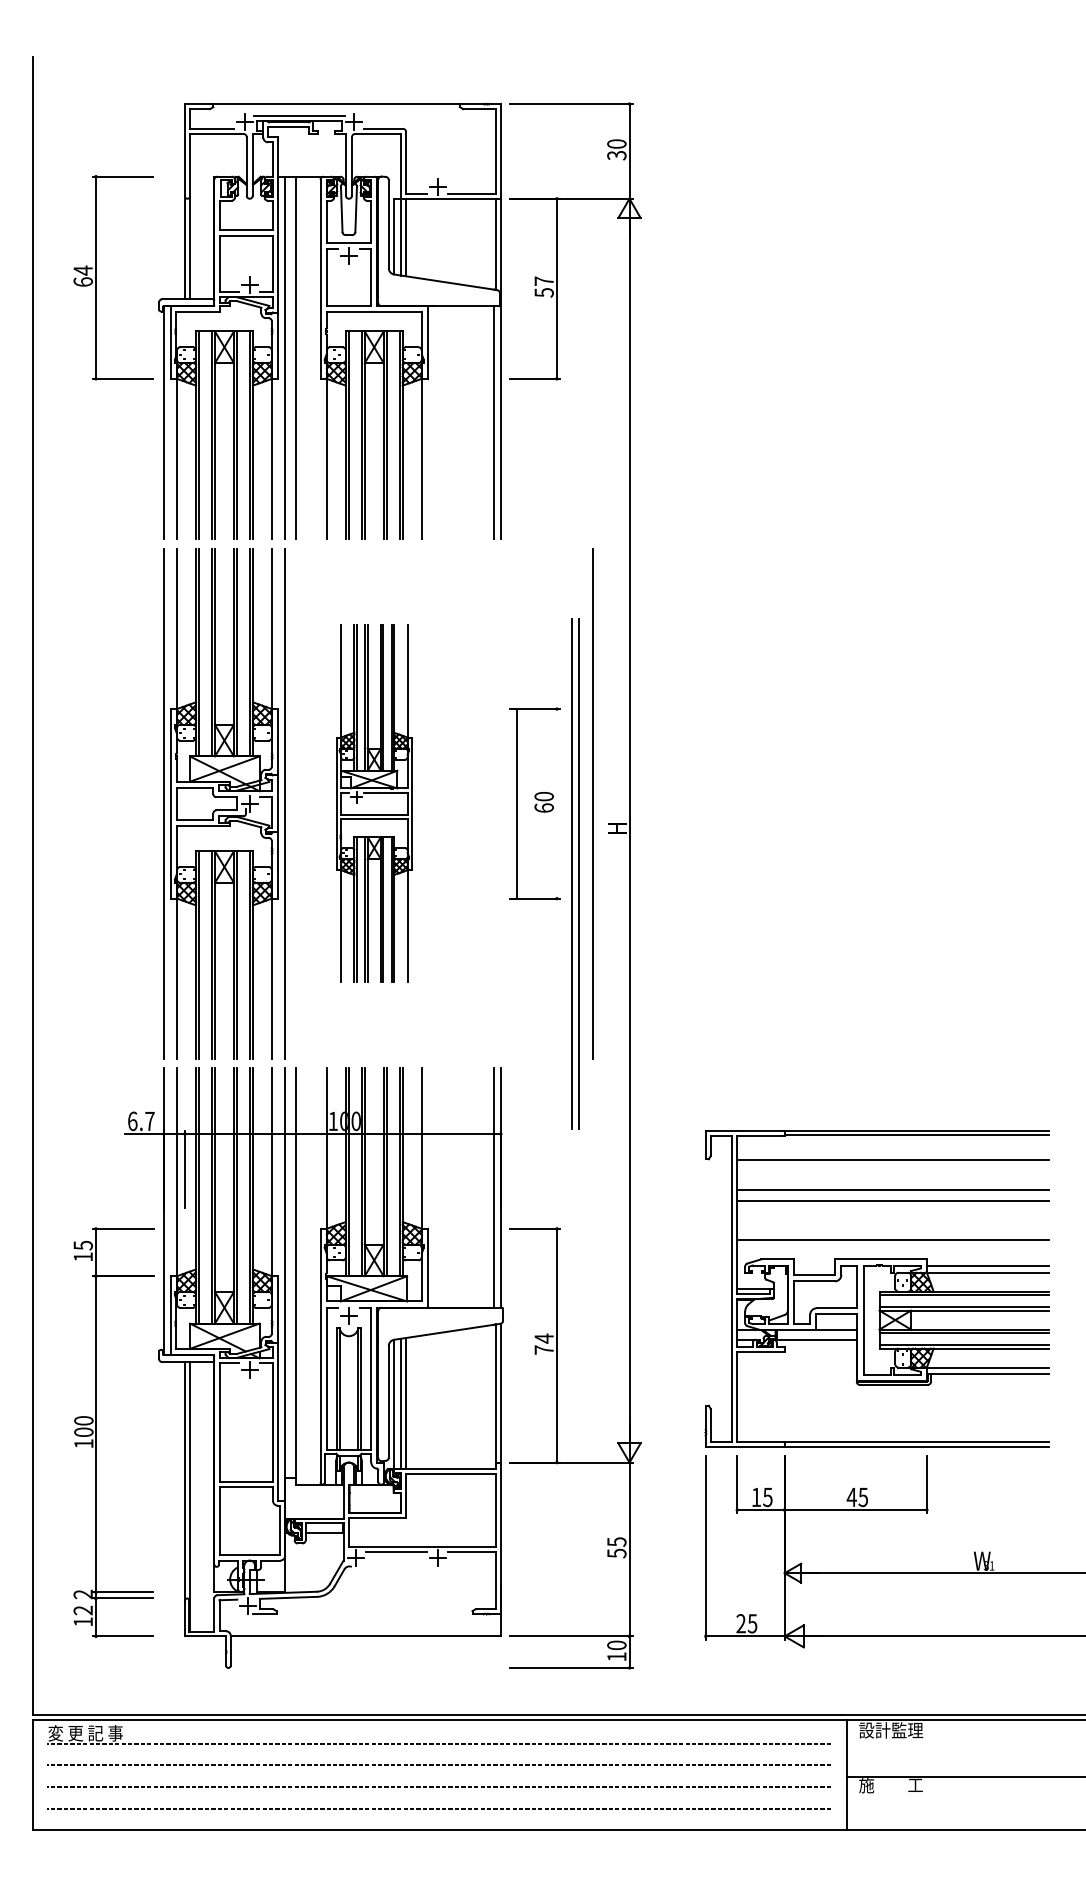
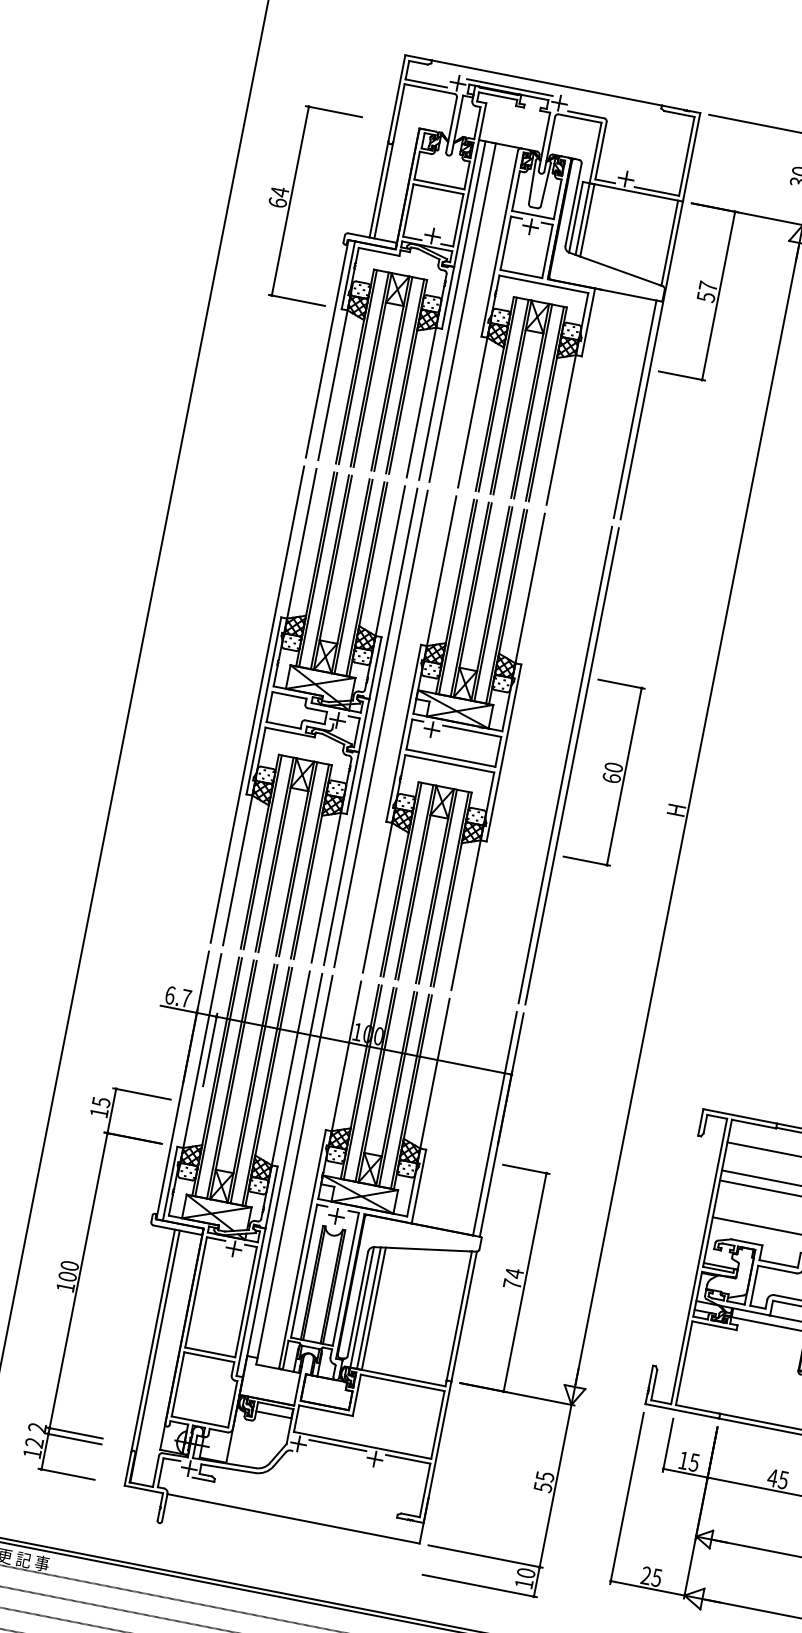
part: (374, 803) -> (454, 742), size x1.43
line: (516, 803) -> (624, 776), moved
line: (592, 803) -> (380, 728), moved
part: (575, 873) -> (568, 765), moved

